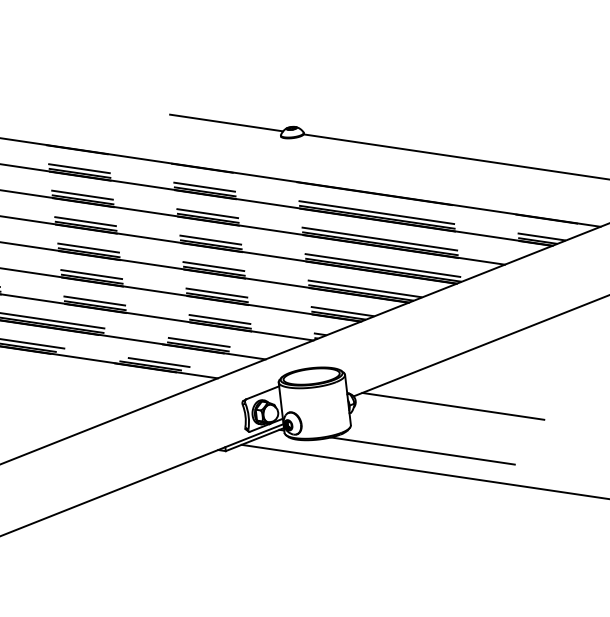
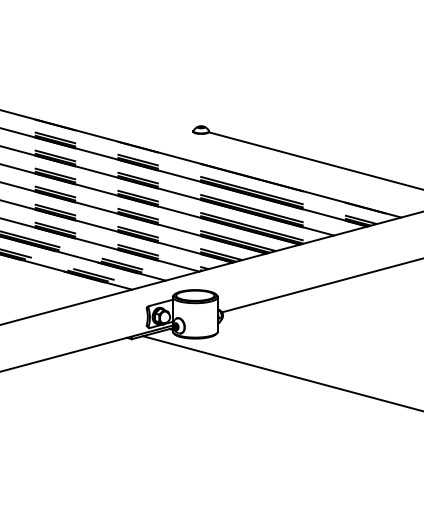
line: (225, 122) -> (157, 118), removed
line: (453, 405) -> (288, 326), removed
line: (423, 451) -> (264, 354), removed

